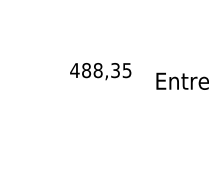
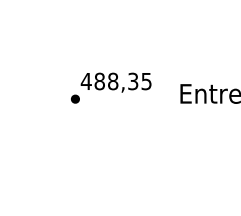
part: (65, 85) -> (75, 98), added

